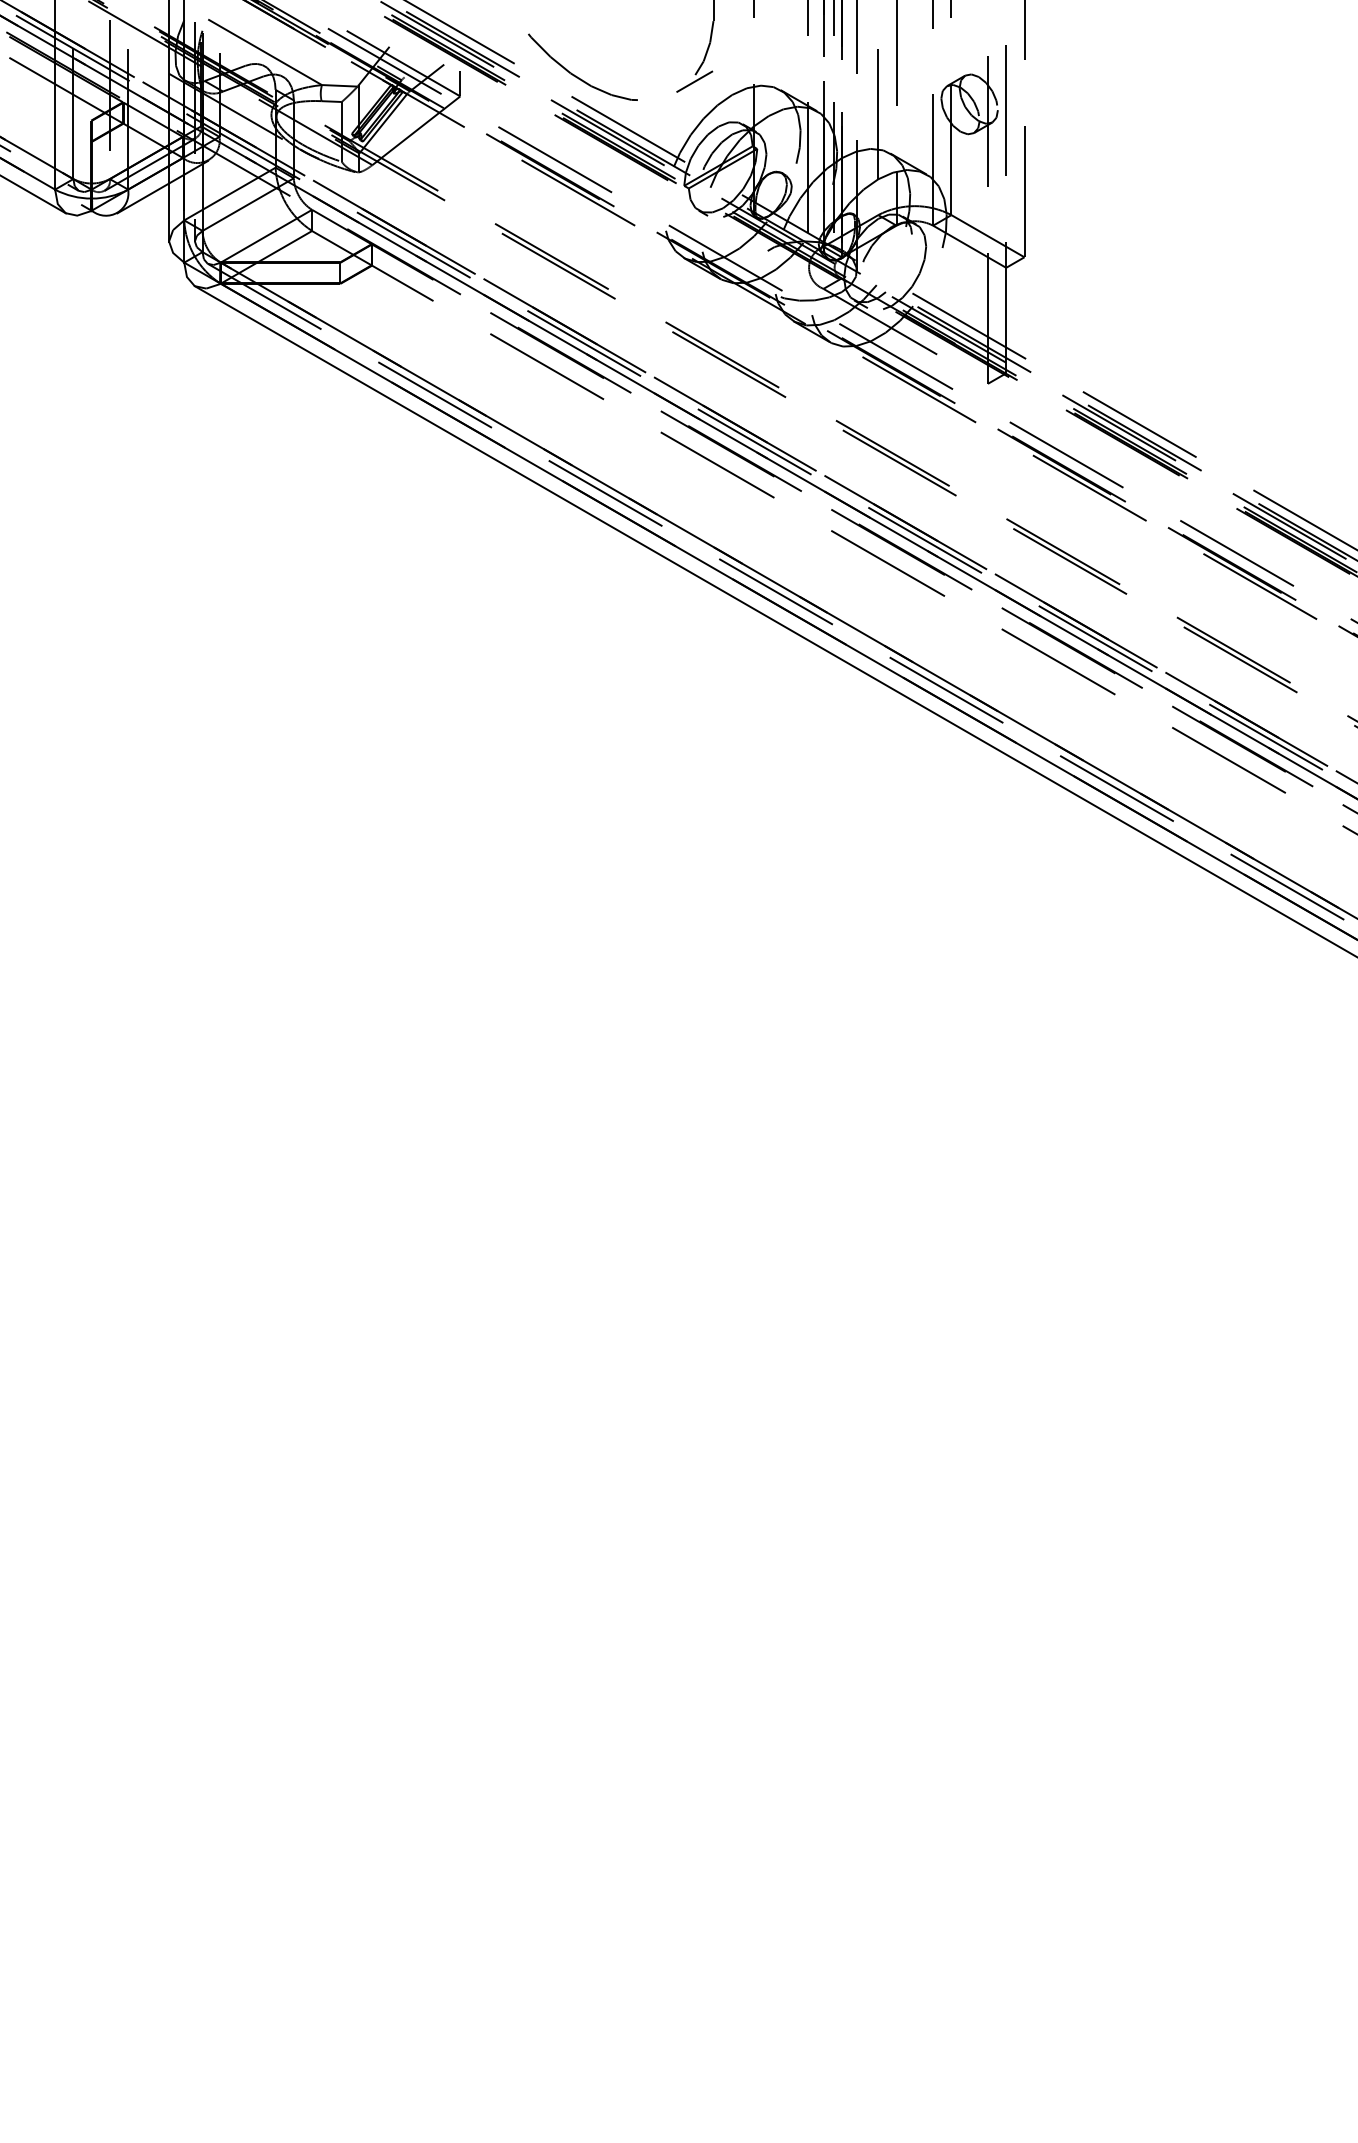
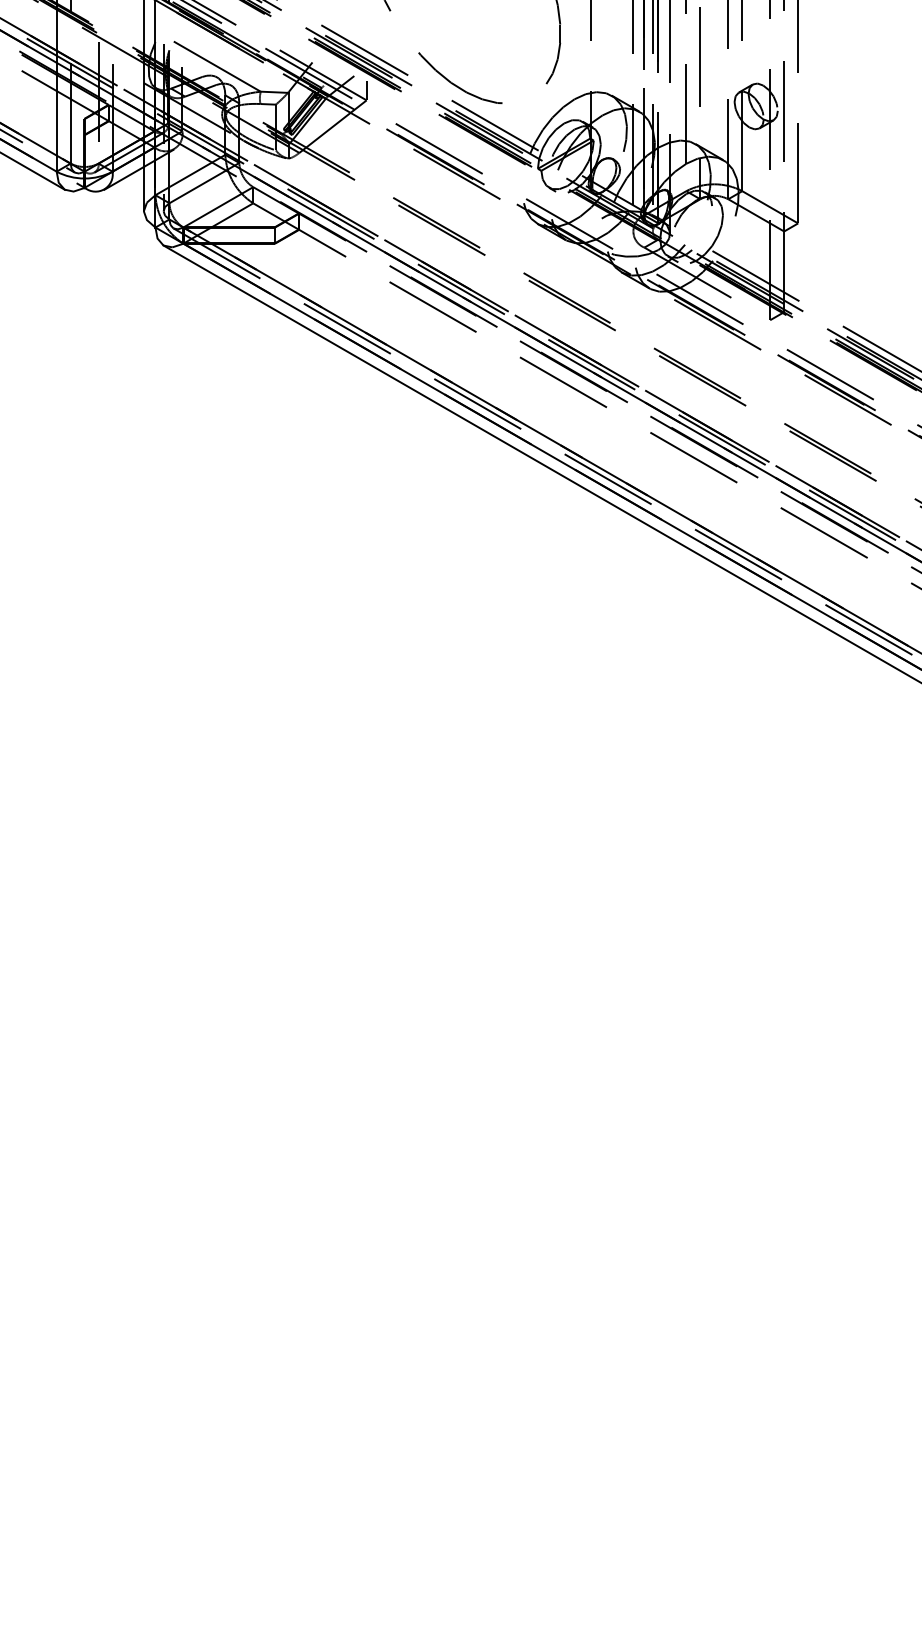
line: (694, 81) -> (545, 88), removed

